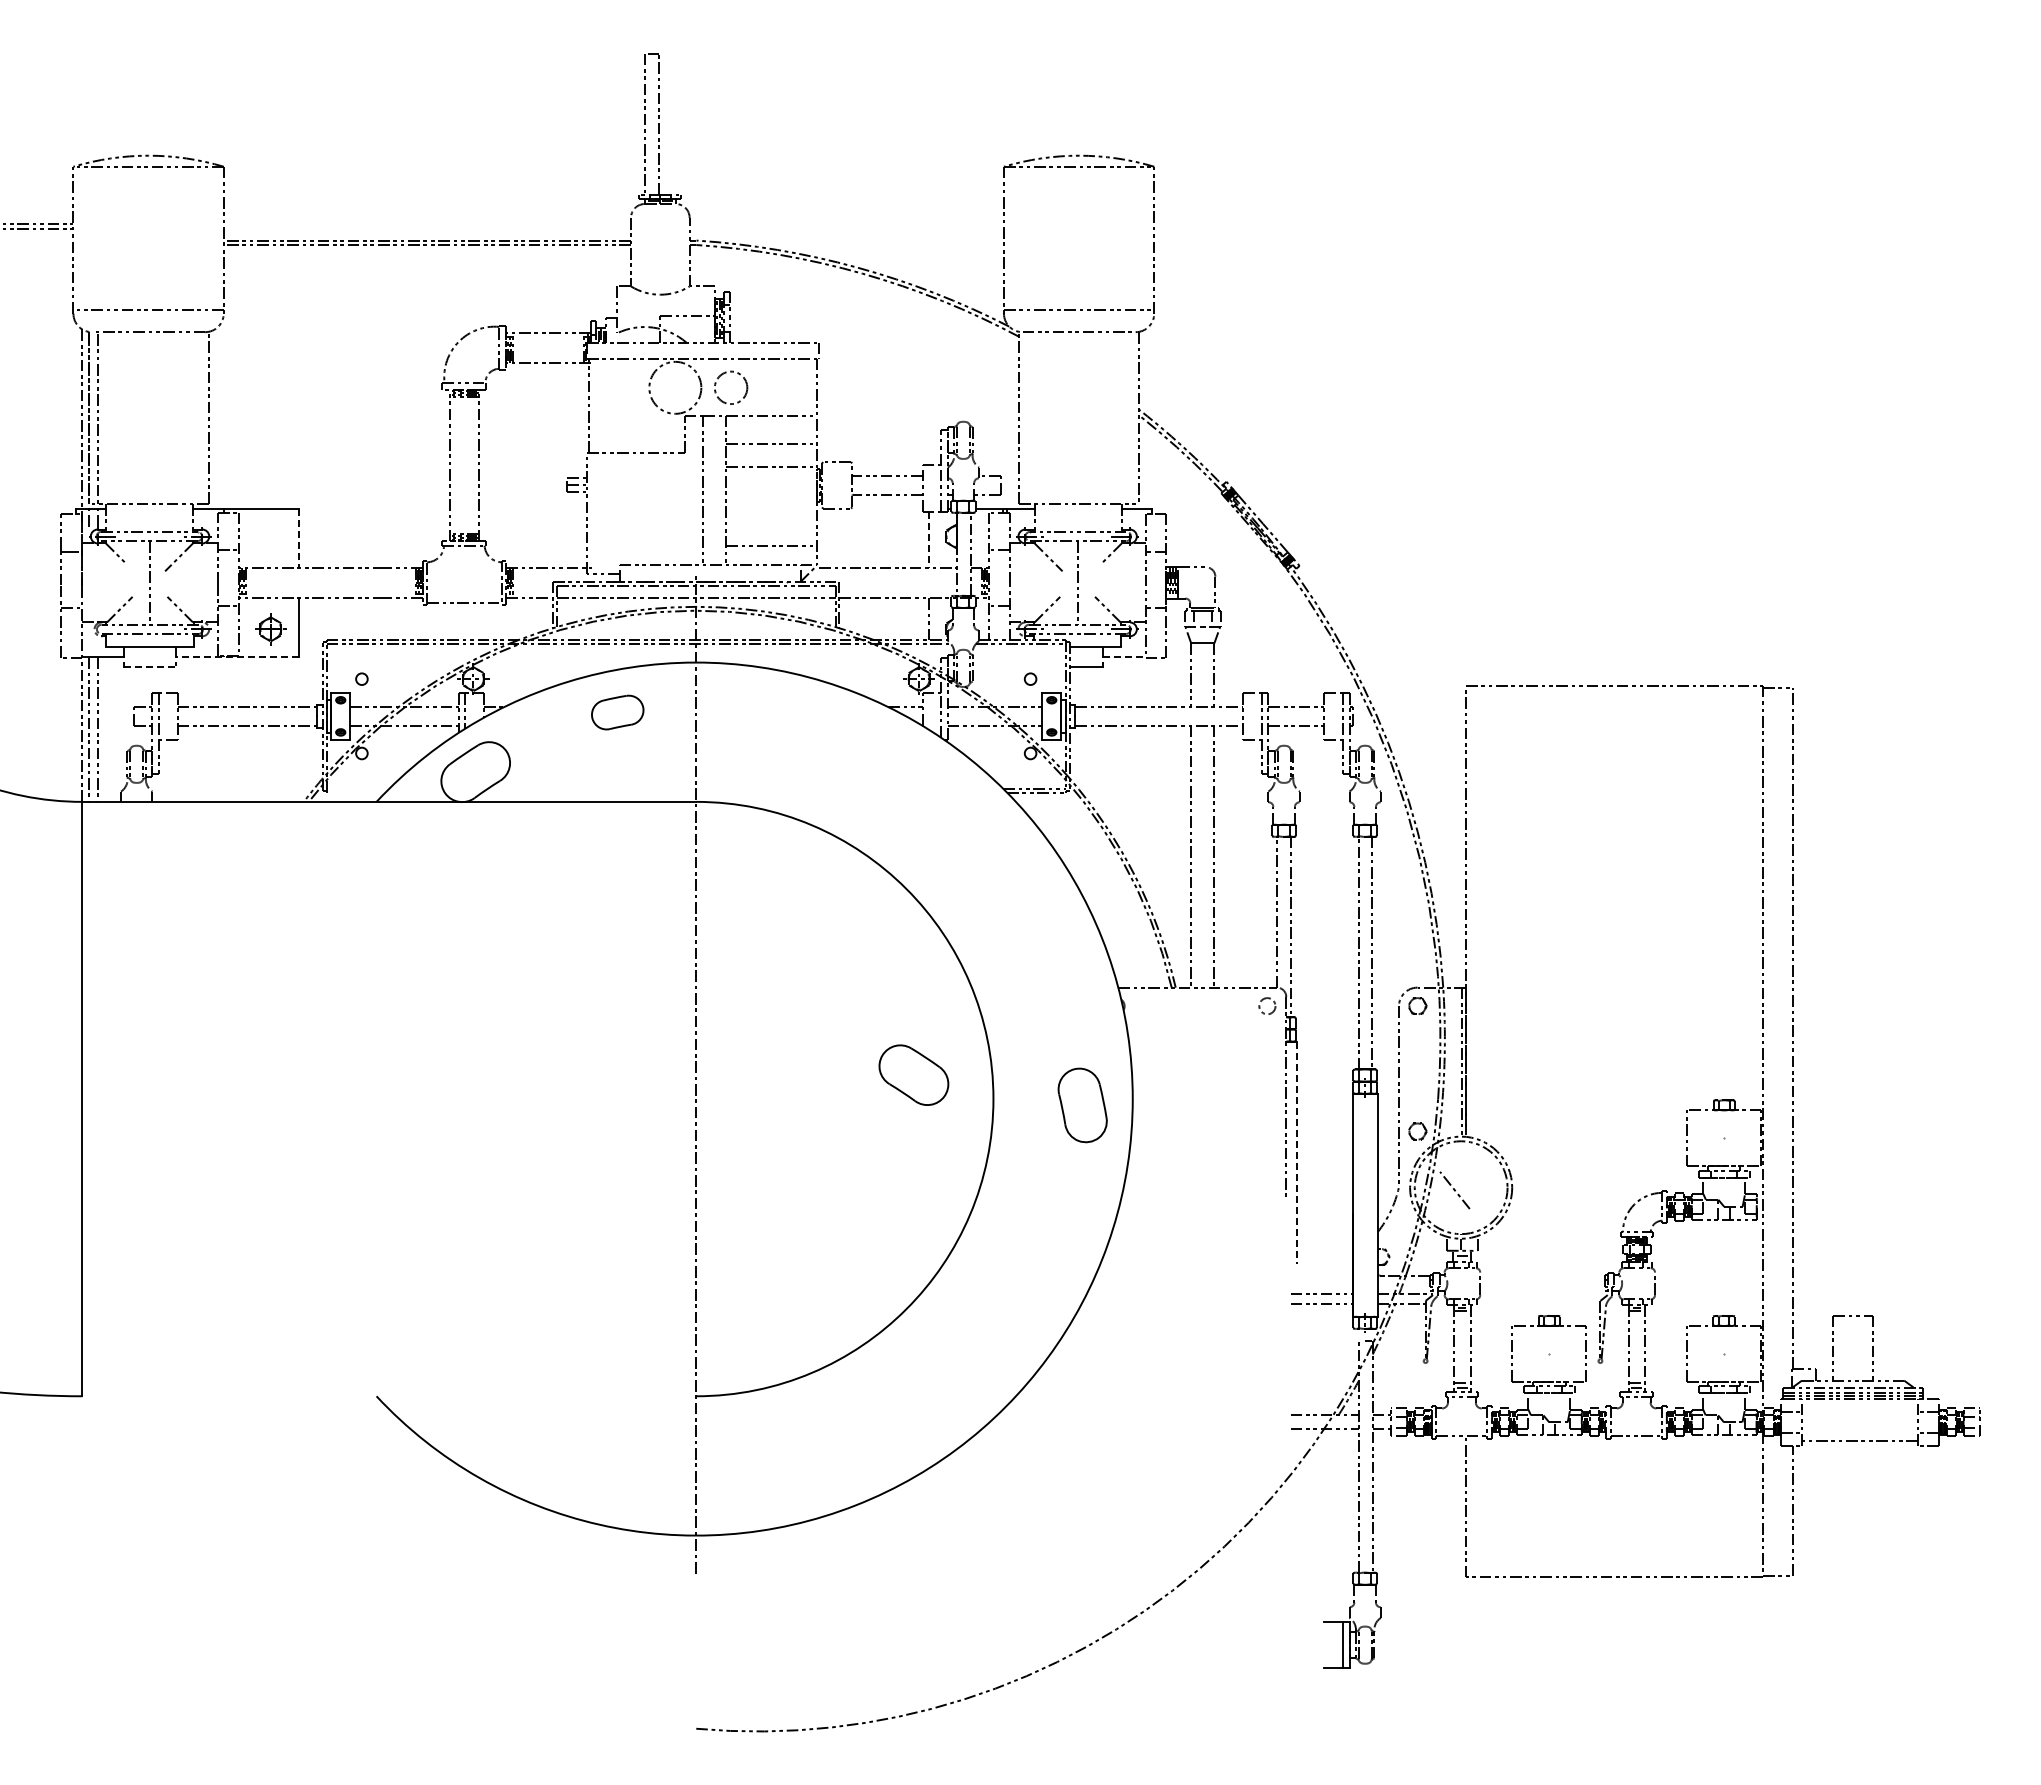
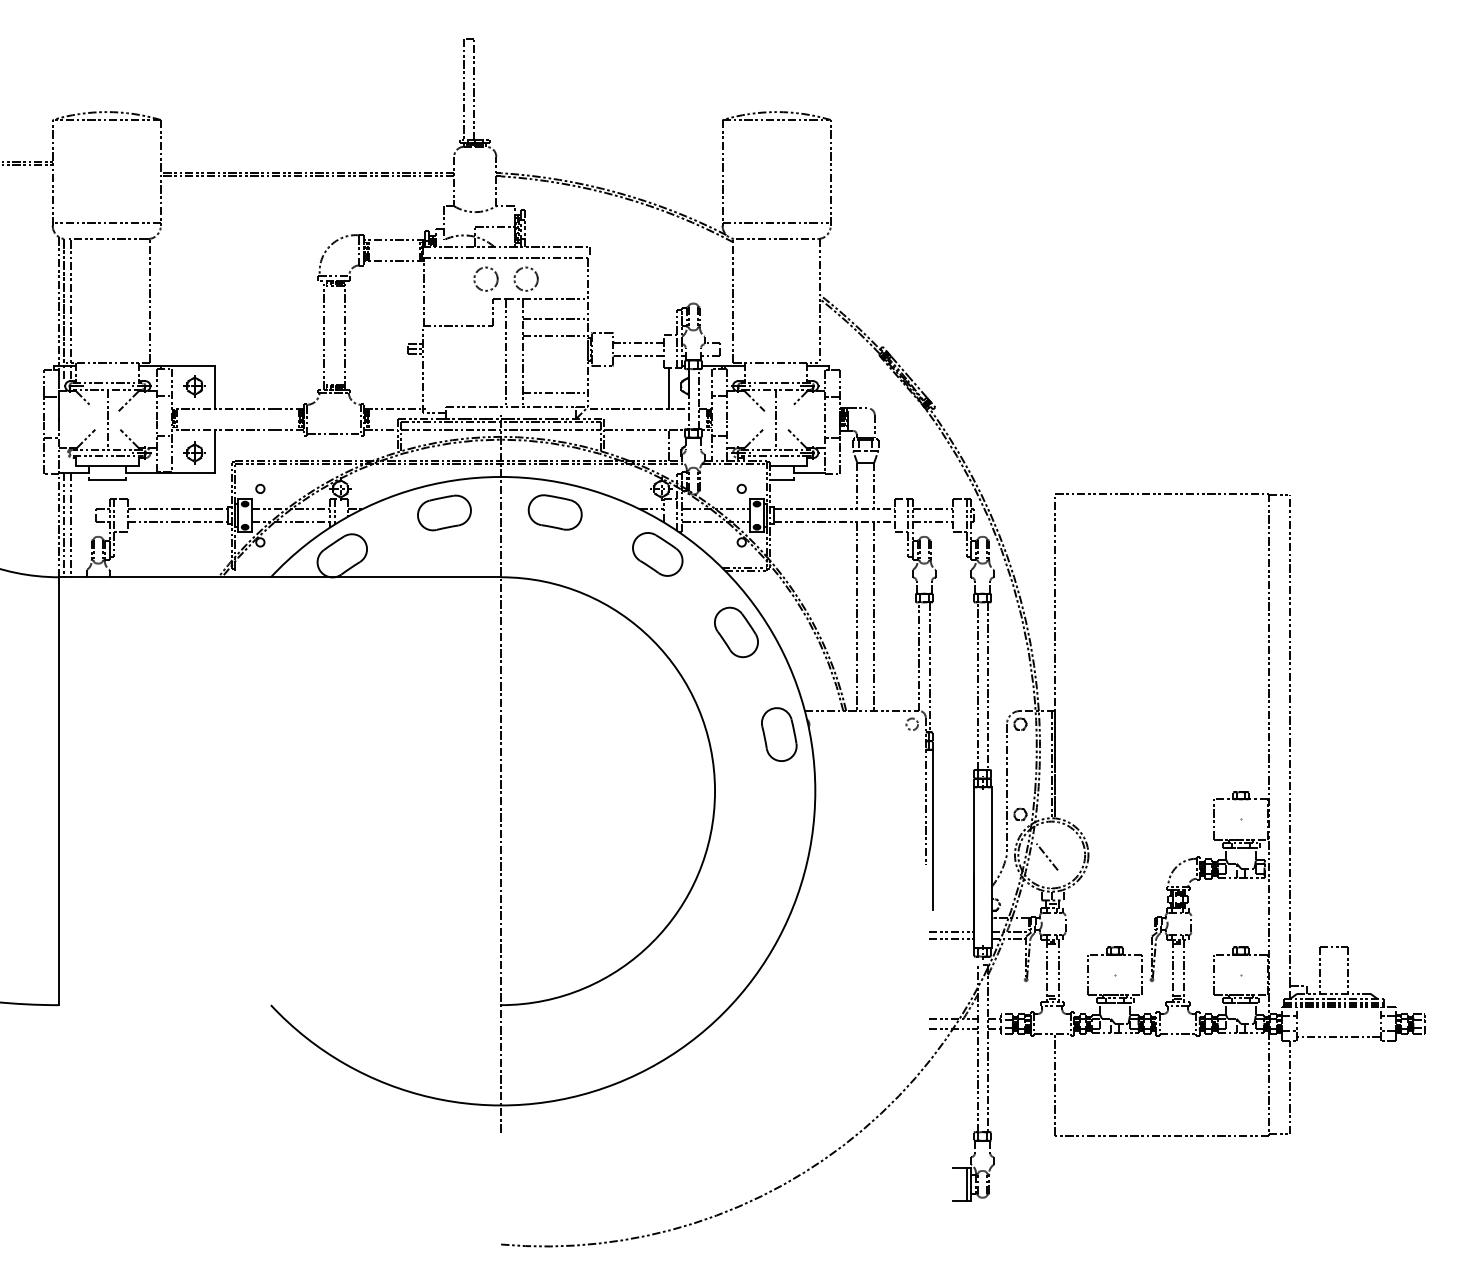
circle: (675, 387) -> (486, 278), size x0.62
part: (270, 536) -> (194, 386), added
line: (298, 538) -> (214, 387), dashed -> solid
line: (929, 540) -> (668, 389), dashed -> solid
line: (236, 657) -> (170, 473), dashed -> solid
line: (1125, 657) -> (810, 473), dashed -> solid
line: (150, 666) -> (108, 479), dashed -> solid
part: (771, 711) -> (555, 512), added
part: (617, 712) -> (444, 512), size x1.43
part: (1023, 878) -> (736, 632), added
part: (913, 1074) -> (657, 553), moved
part: (1082, 1105) -> (779, 734), moved
line: (1296, 1153) -> (933, 830), dashed -> solid

